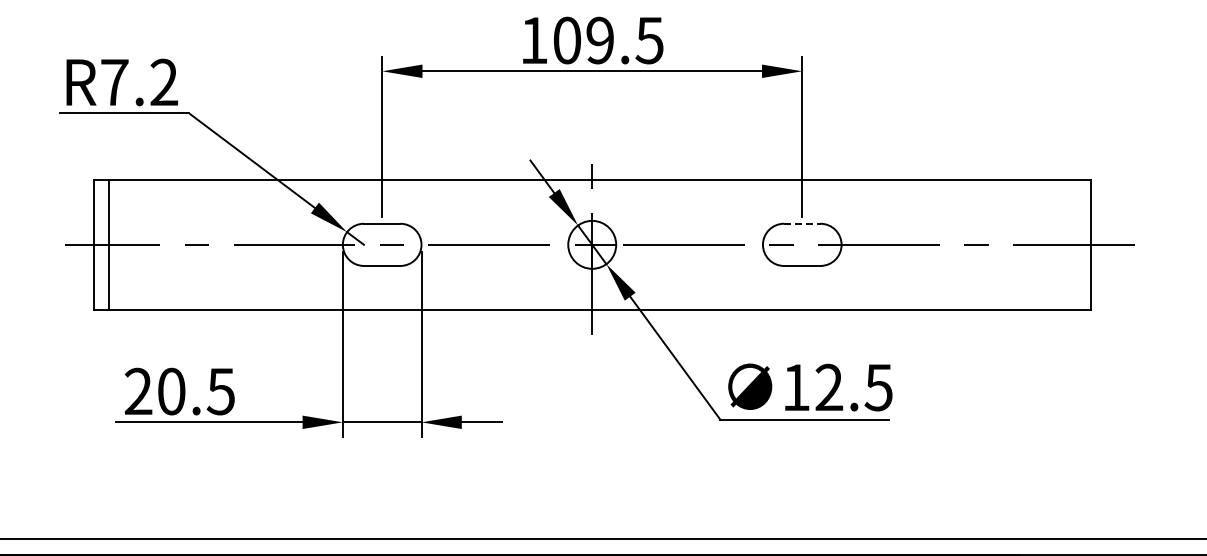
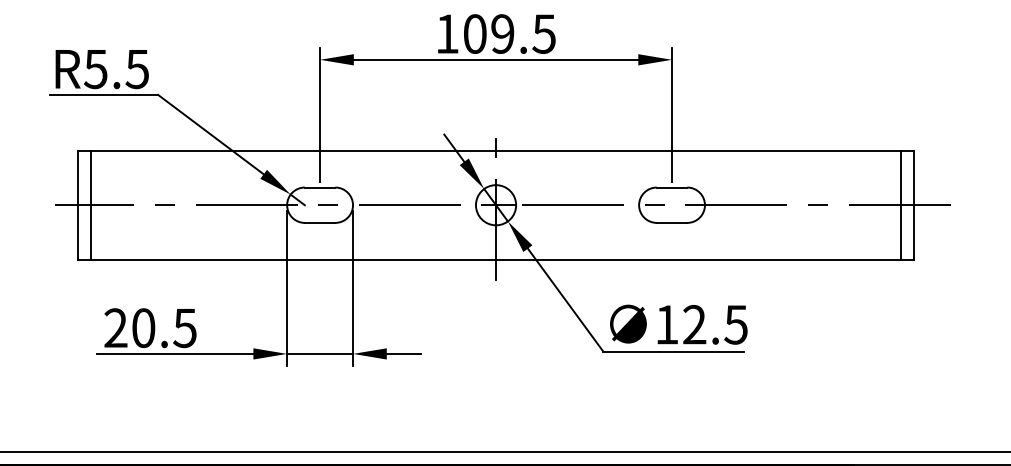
text: (138, 82) -> (115, 69), R7.2 -> R5.5
line: (802, 223) -> (672, 187), dashed -> solid
line: (1075, 244) -> (900, 204), added

